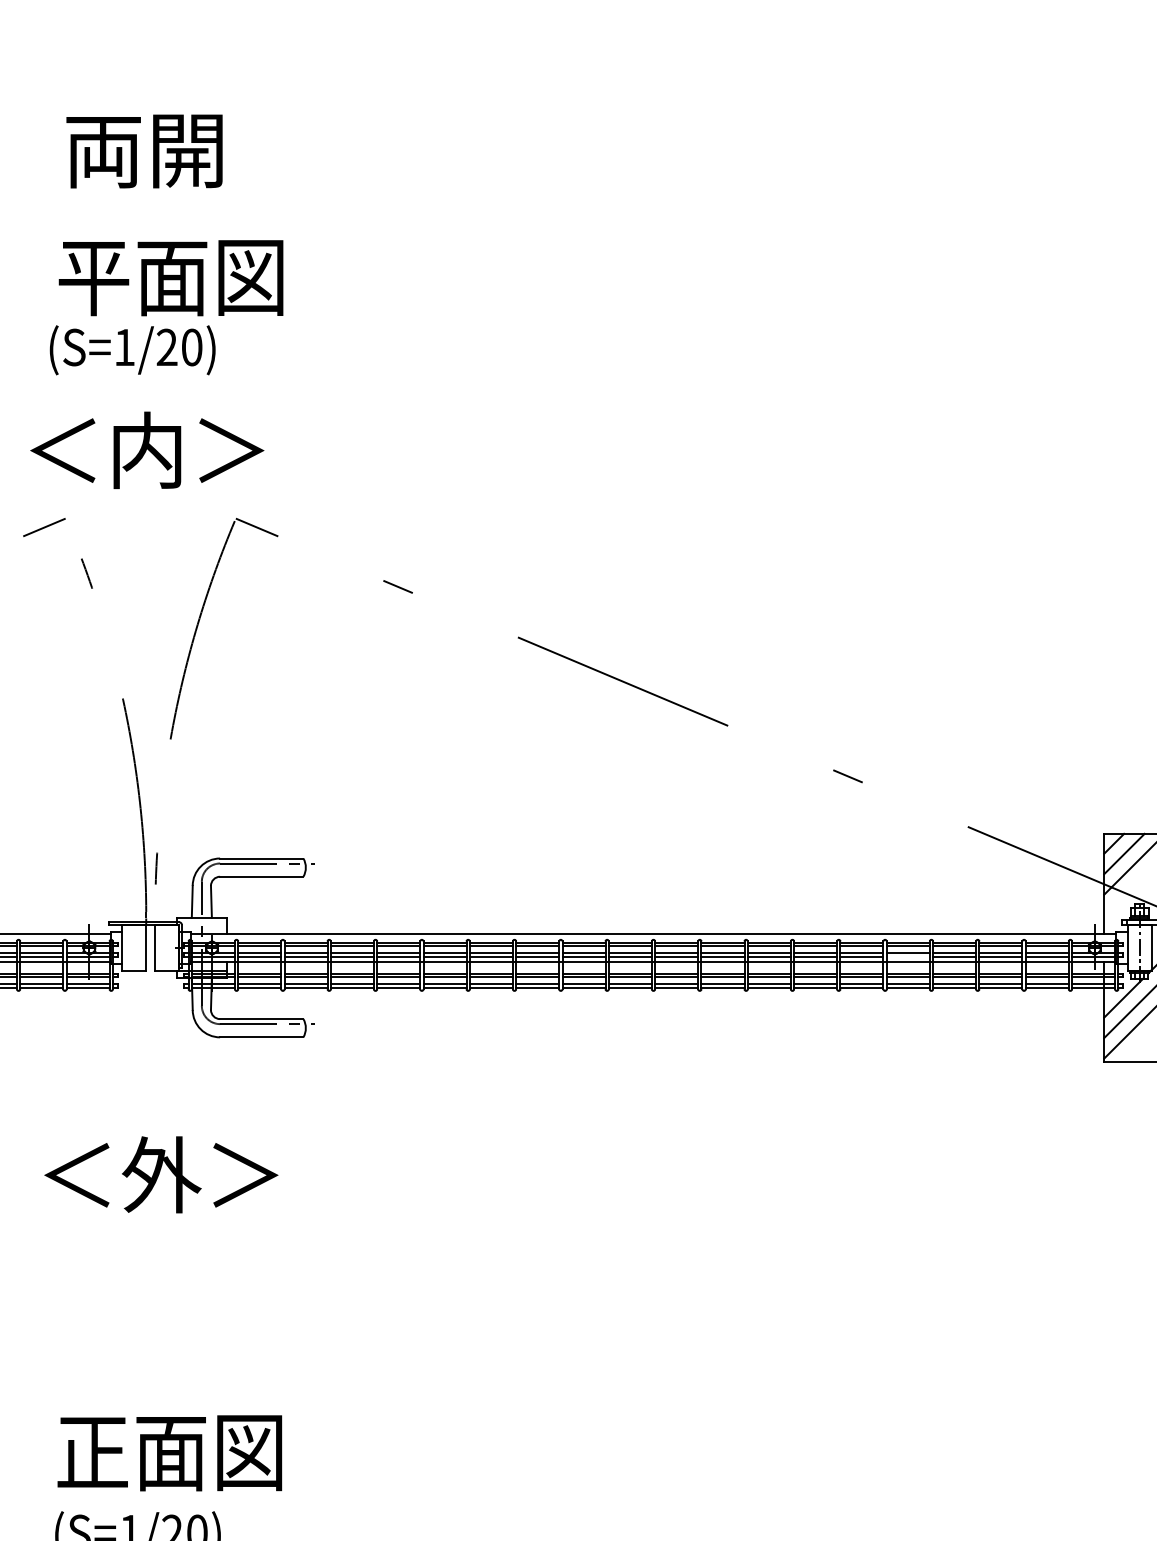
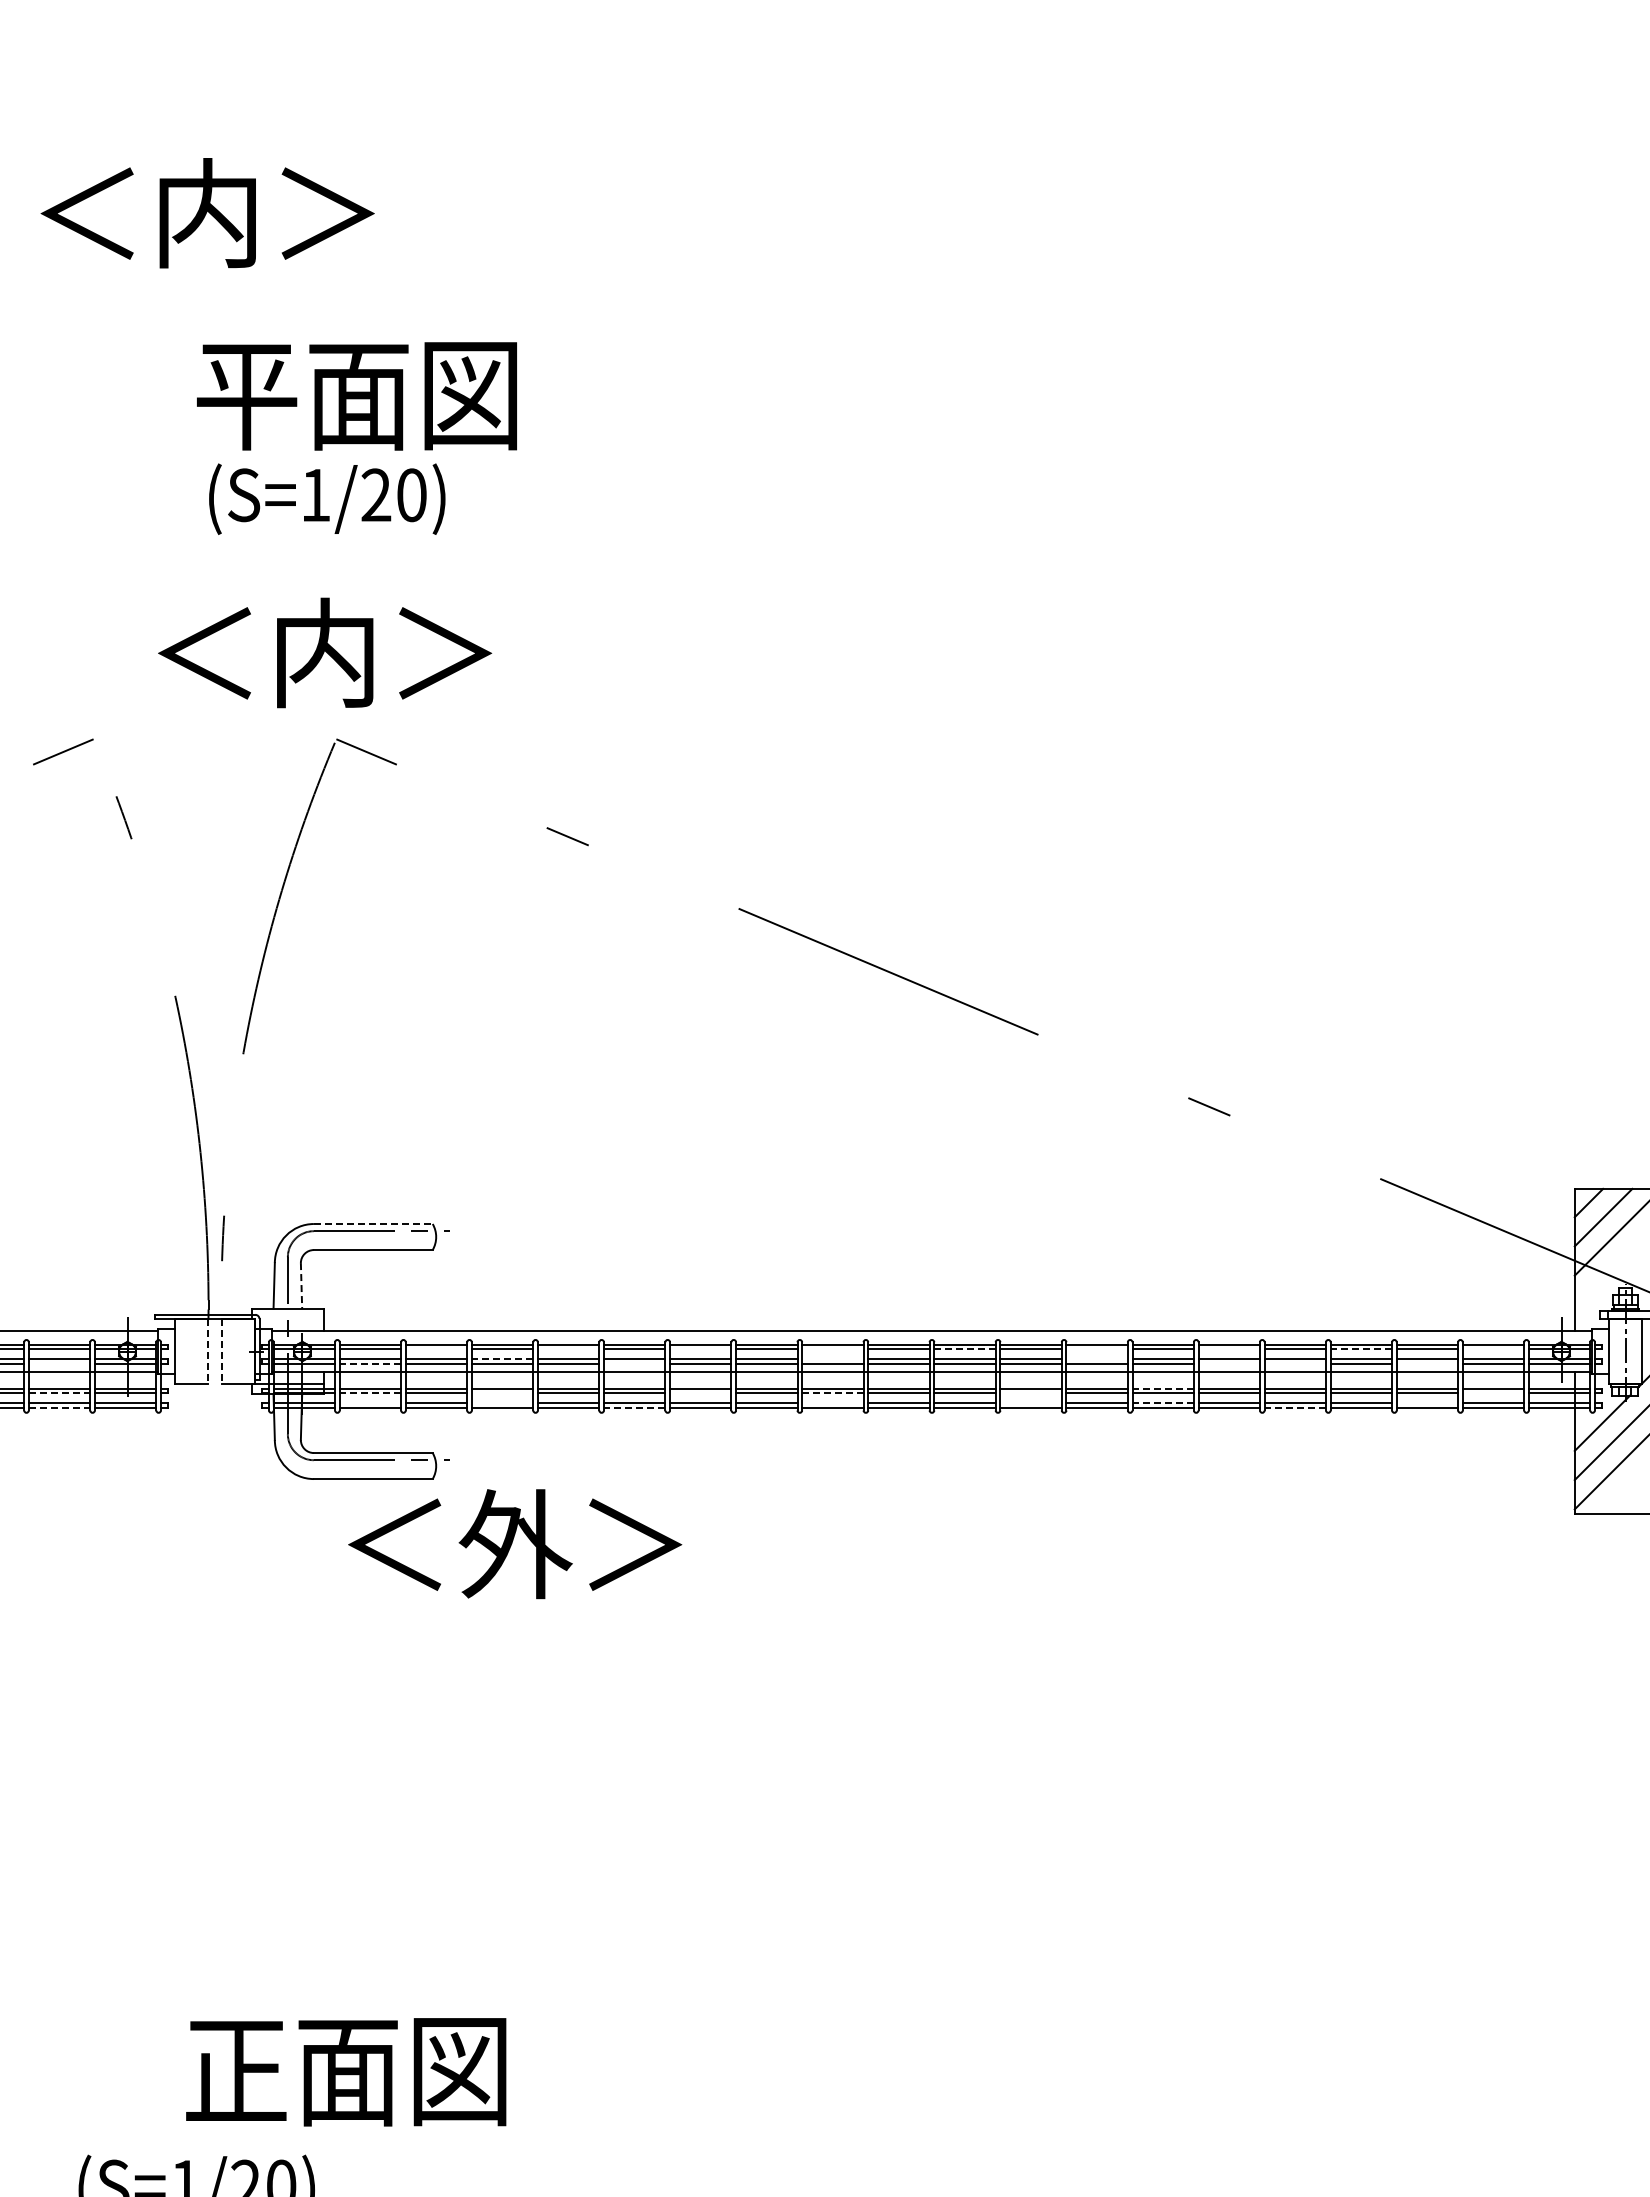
text: (145, 149) -> (207, 213), 両開 -> ＜内＞
text: (170, 278) -> (356, 396), moved
text: (132, 349) -> (327, 498), moved
text: (147, 450) -> (325, 652), moved
line: (261, 858) -> (373, 1224), solid -> dashed
line: (211, 901) -> (301, 1285), solid -> dashed
line: (306, 946) -> (436, 1349), removed
line: (398, 946) -> (568, 1349), removed
line: (491, 946) -> (700, 1349), removed
line: (583, 946) -> (832, 1349), removed
line: (677, 946) -> (965, 1349), solid -> dashed
line: (768, 946) -> (1096, 1349), removed
line: (861, 946) -> (1228, 1349), removed
line: (954, 946) -> (1361, 1349), solid -> dashed
line: (1047, 946) -> (1493, 1349), removed
line: (146, 947) -> (208, 1351), solid -> dashed
line: (155, 947) -> (221, 1351), solid -> dashed
line: (352, 953) -> (502, 1359), solid -> dashed
line: (583, 953) -> (832, 1359), removed
line: (768, 953) -> (1096, 1359), removed
line: (41, 957) -> (59, 1364), removed
line: (259, 957) -> (370, 1364), solid -> dashed
line: (444, 957) -> (634, 1364), removed
line: (861, 957) -> (1228, 1364), removed
line: (1000, 957) -> (1427, 1364), removed
line: (815, 973) -> (1163, 1388), solid -> dashed
line: (41, 977) -> (59, 1393), solid -> dashed
line: (259, 977) -> (370, 1393), solid -> dashed
line: (352, 977) -> (502, 1393), removed
line: (491, 977) -> (700, 1393), removed
line: (583, 977) -> (832, 1393), solid -> dashed
line: (722, 977) -> (1030, 1393), removed
line: (1047, 977) -> (1493, 1393), removed
line: (259, 984) -> (370, 1403), removed
line: (352, 984) -> (502, 1403), removed
line: (583, 984) -> (832, 1403), removed
line: (722, 984) -> (1030, 1403), removed
line: (815, 984) -> (1163, 1403), solid -> dashed
line: (1000, 984) -> (1427, 1403), removed
line: (41, 987) -> (59, 1408), solid -> dashed
line: (444, 987) -> (634, 1408), solid -> dashed
line: (908, 987) -> (1295, 1408), solid -> dashed
text: (161, 1175) -> (515, 1544), moved
text: (170, 1453) -> (346, 2072), moved

